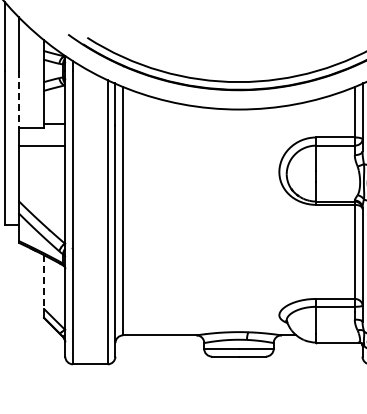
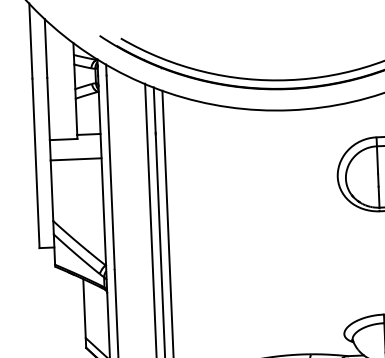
line: (18, 99) -> (48, 109), dashed -> solid
line: (44, 282) -> (85, 309), dashed -> solid

